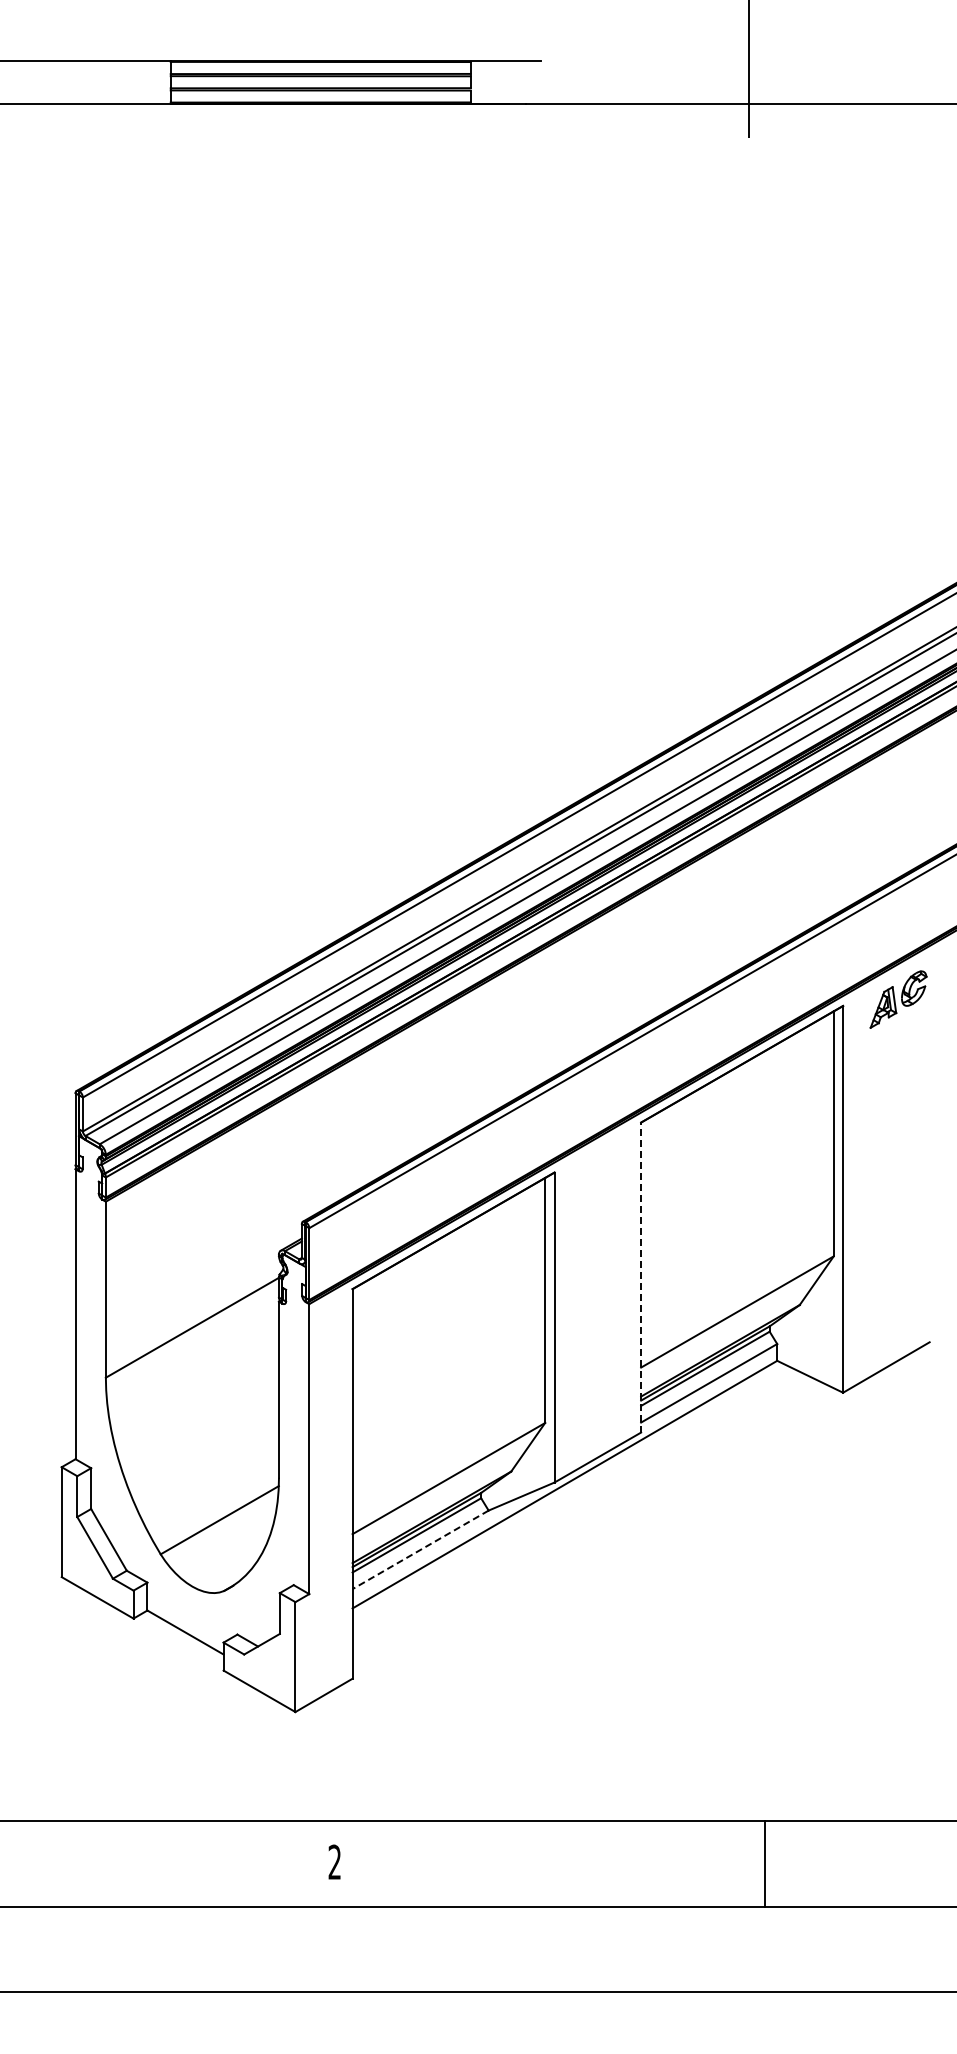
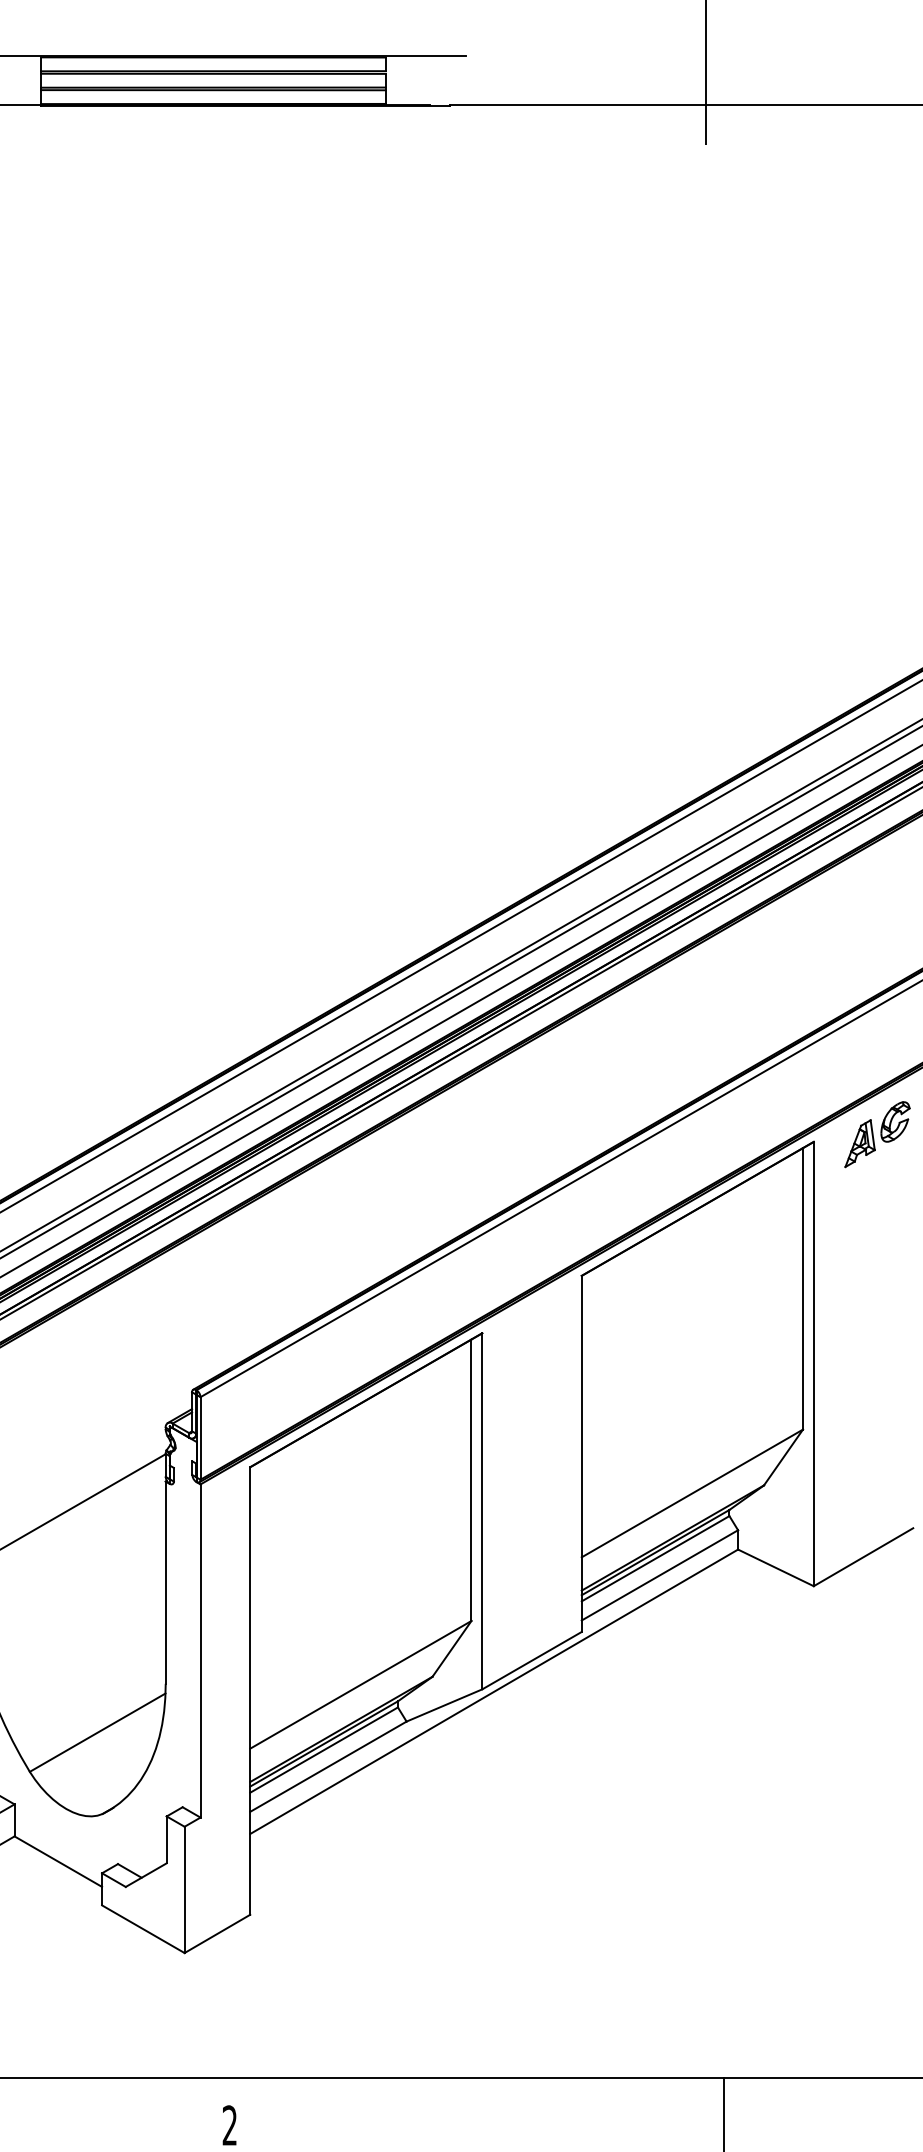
line: (641, 1277) -> (582, 1453), dashed -> solid
line: (420, 1549) -> (328, 1766), dashed -> solid

